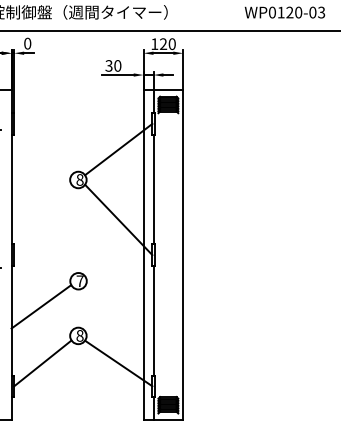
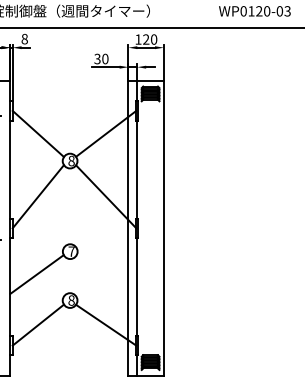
text: (27, 44) -> (24, 39), 0 -> 8
line: (41, 149) -> (37, 133), added
line: (41, 219) -> (37, 196), added

